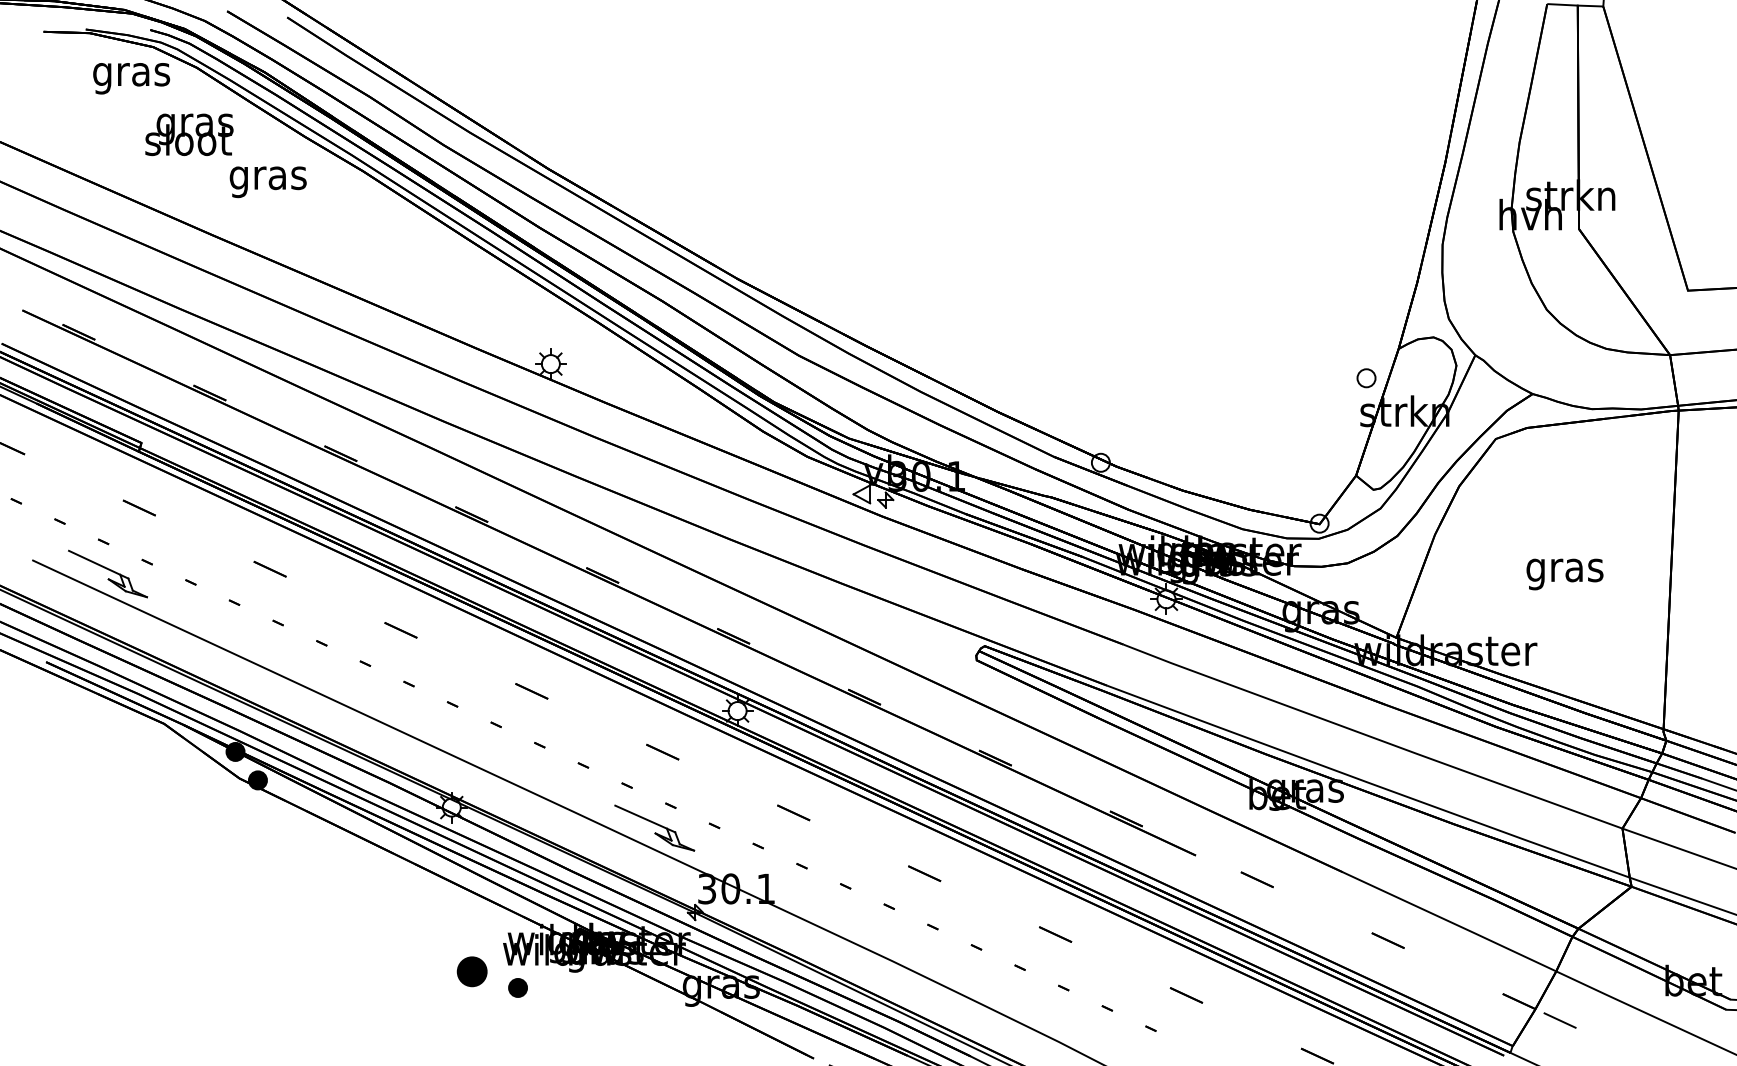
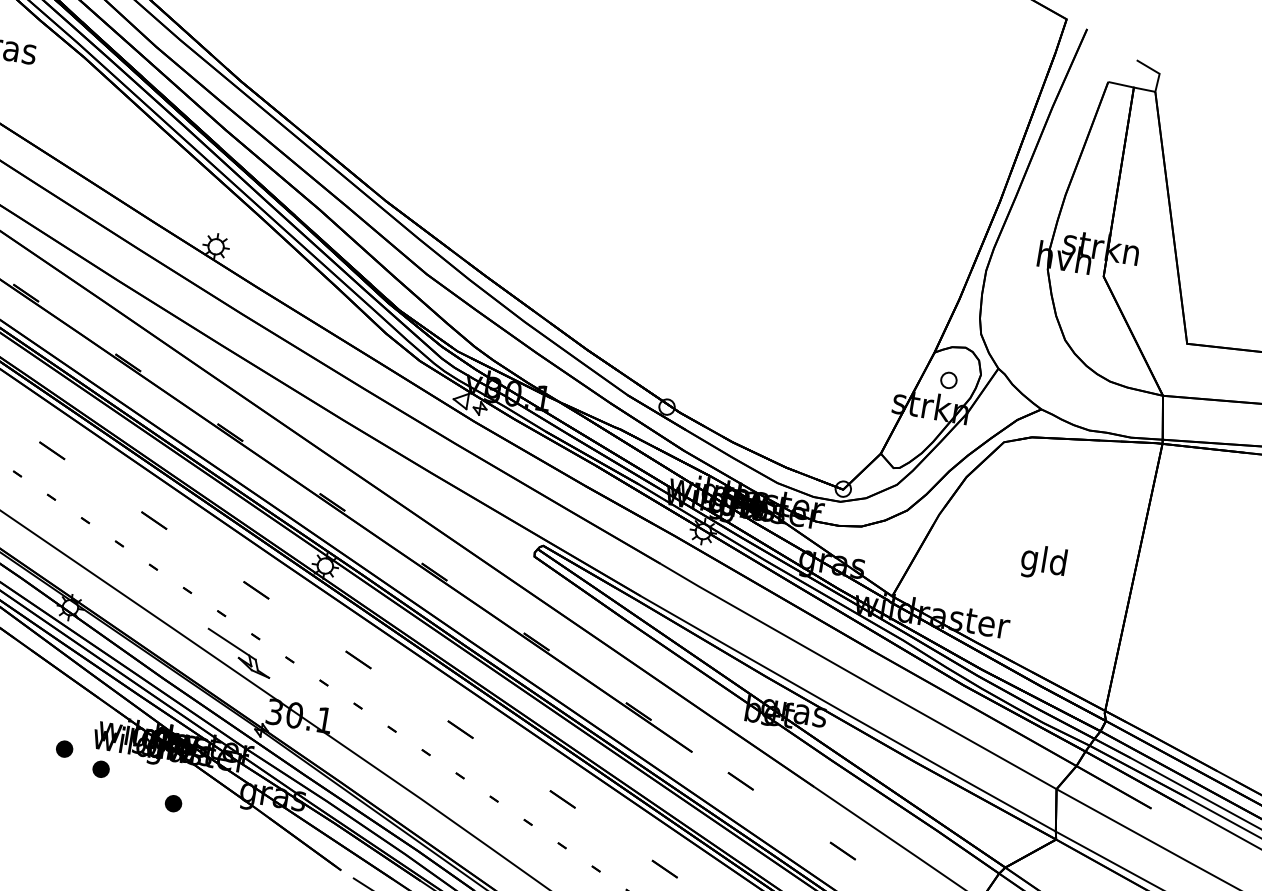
part: (1366, 378) -> (948, 380), moved
text: (1564, 570) -> (1043, 562), gras -> gld
part: (471, 971) -> (64, 748), size x0.62
part: (607, 1013) -> (173, 803), added

